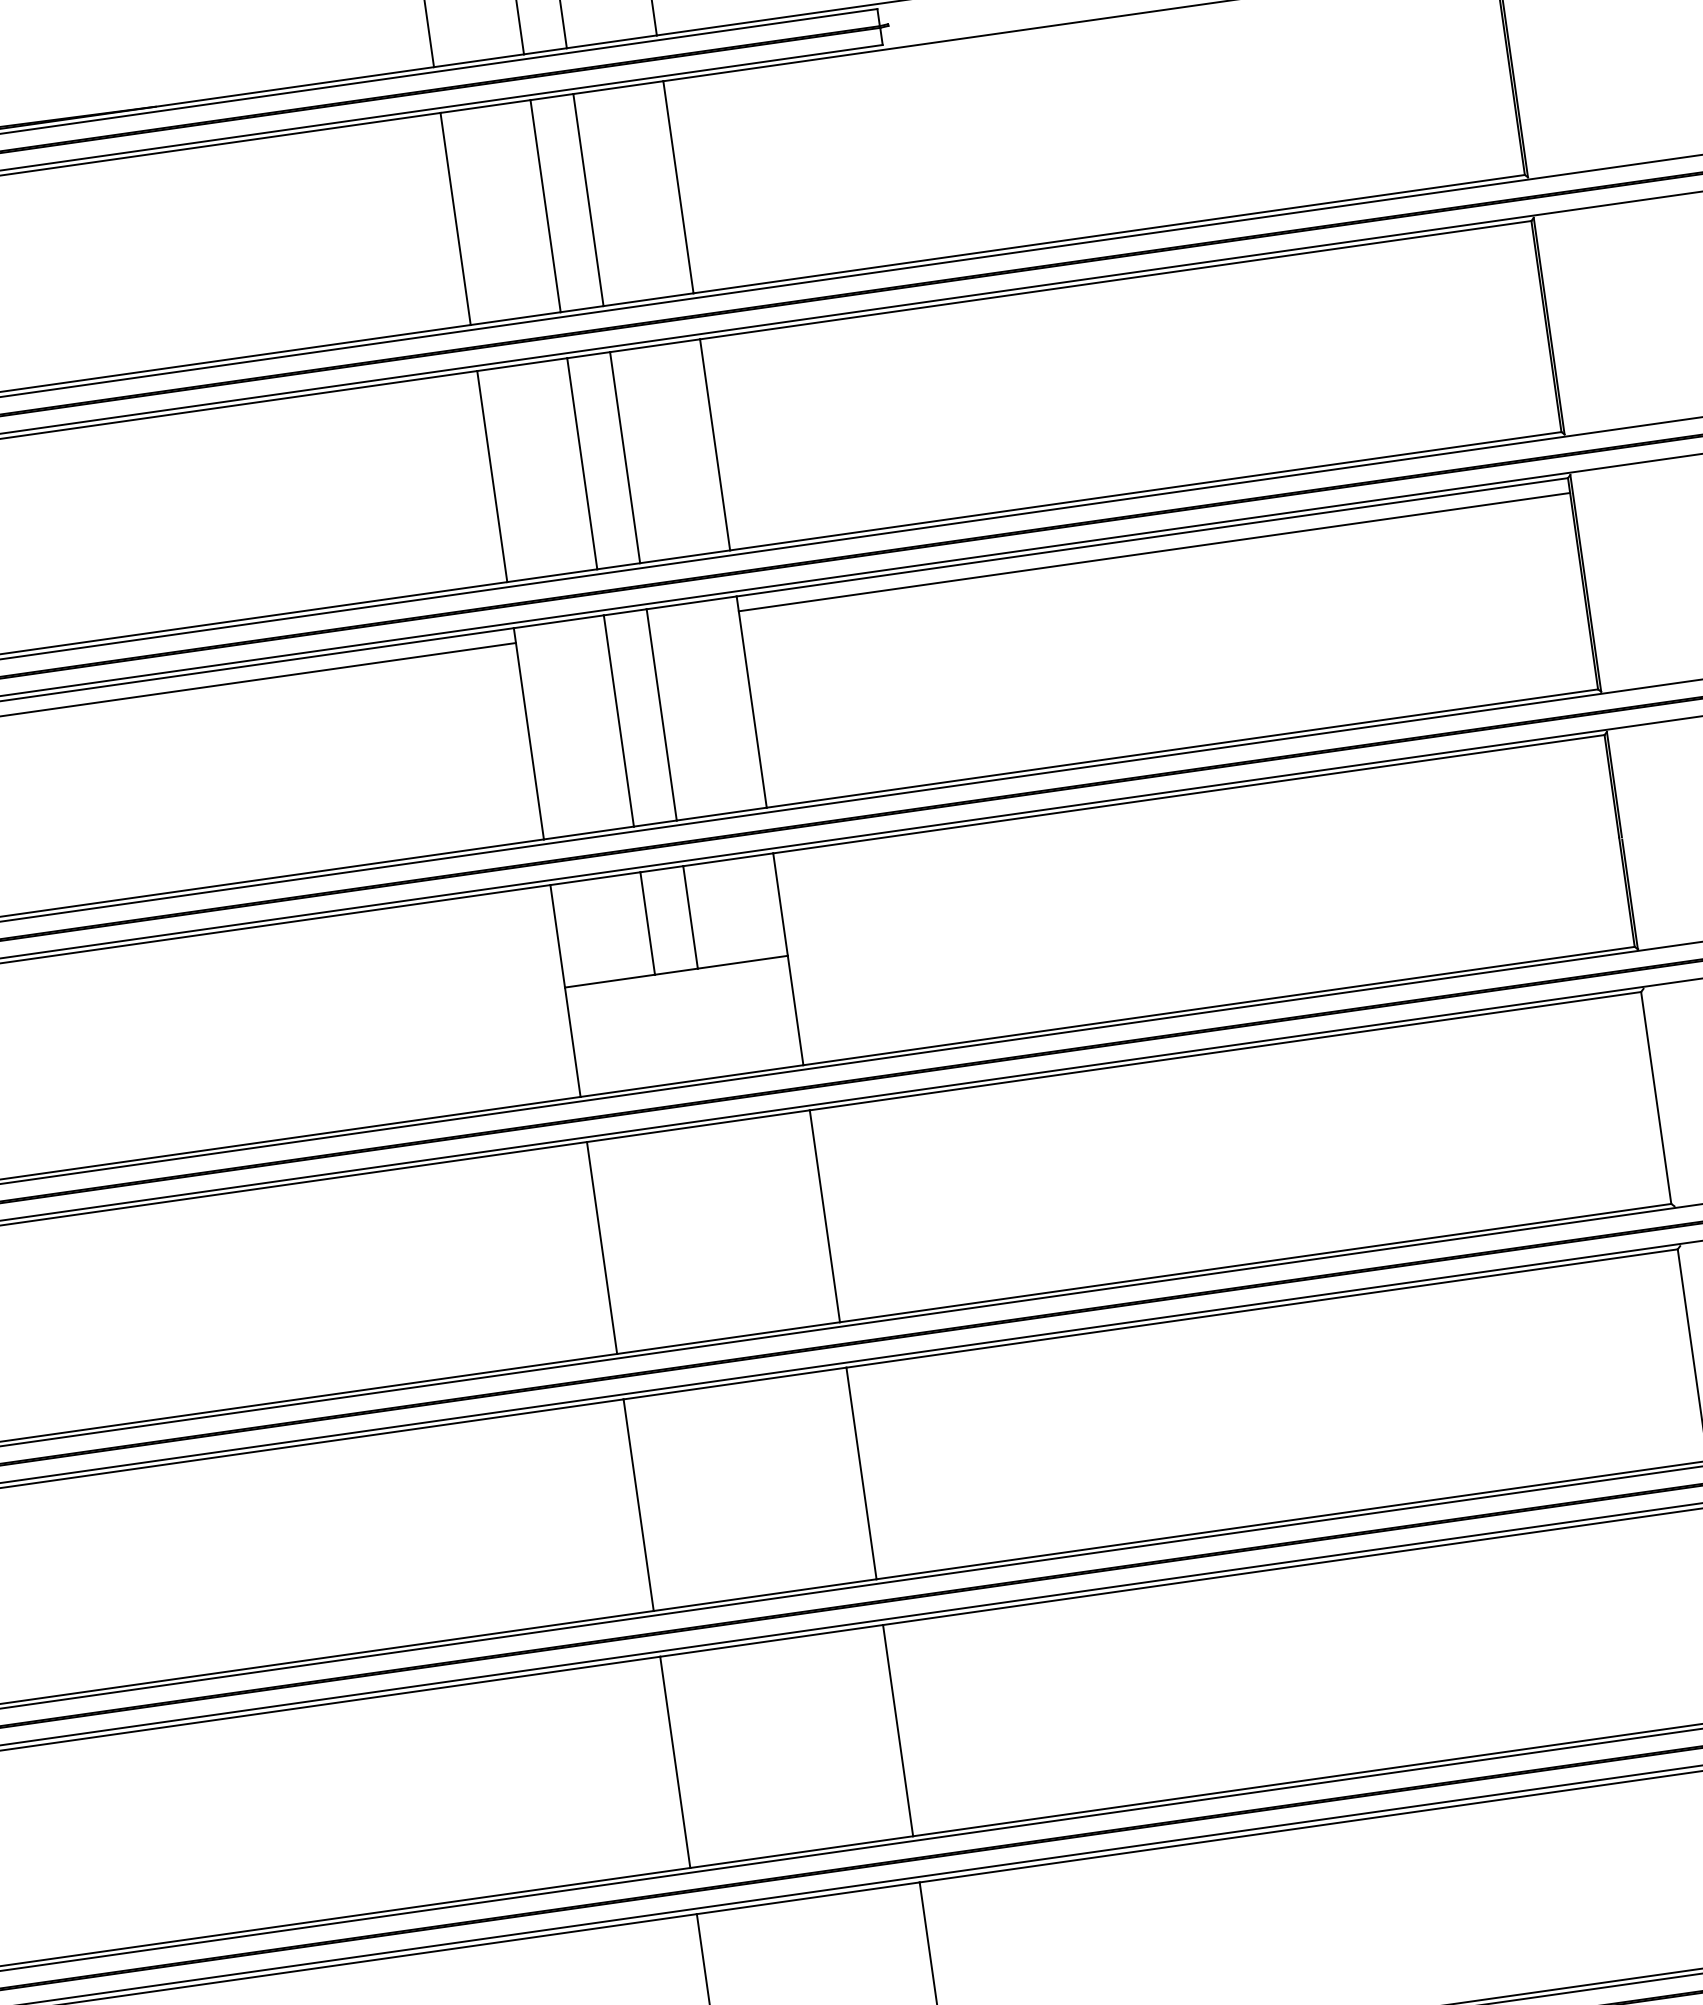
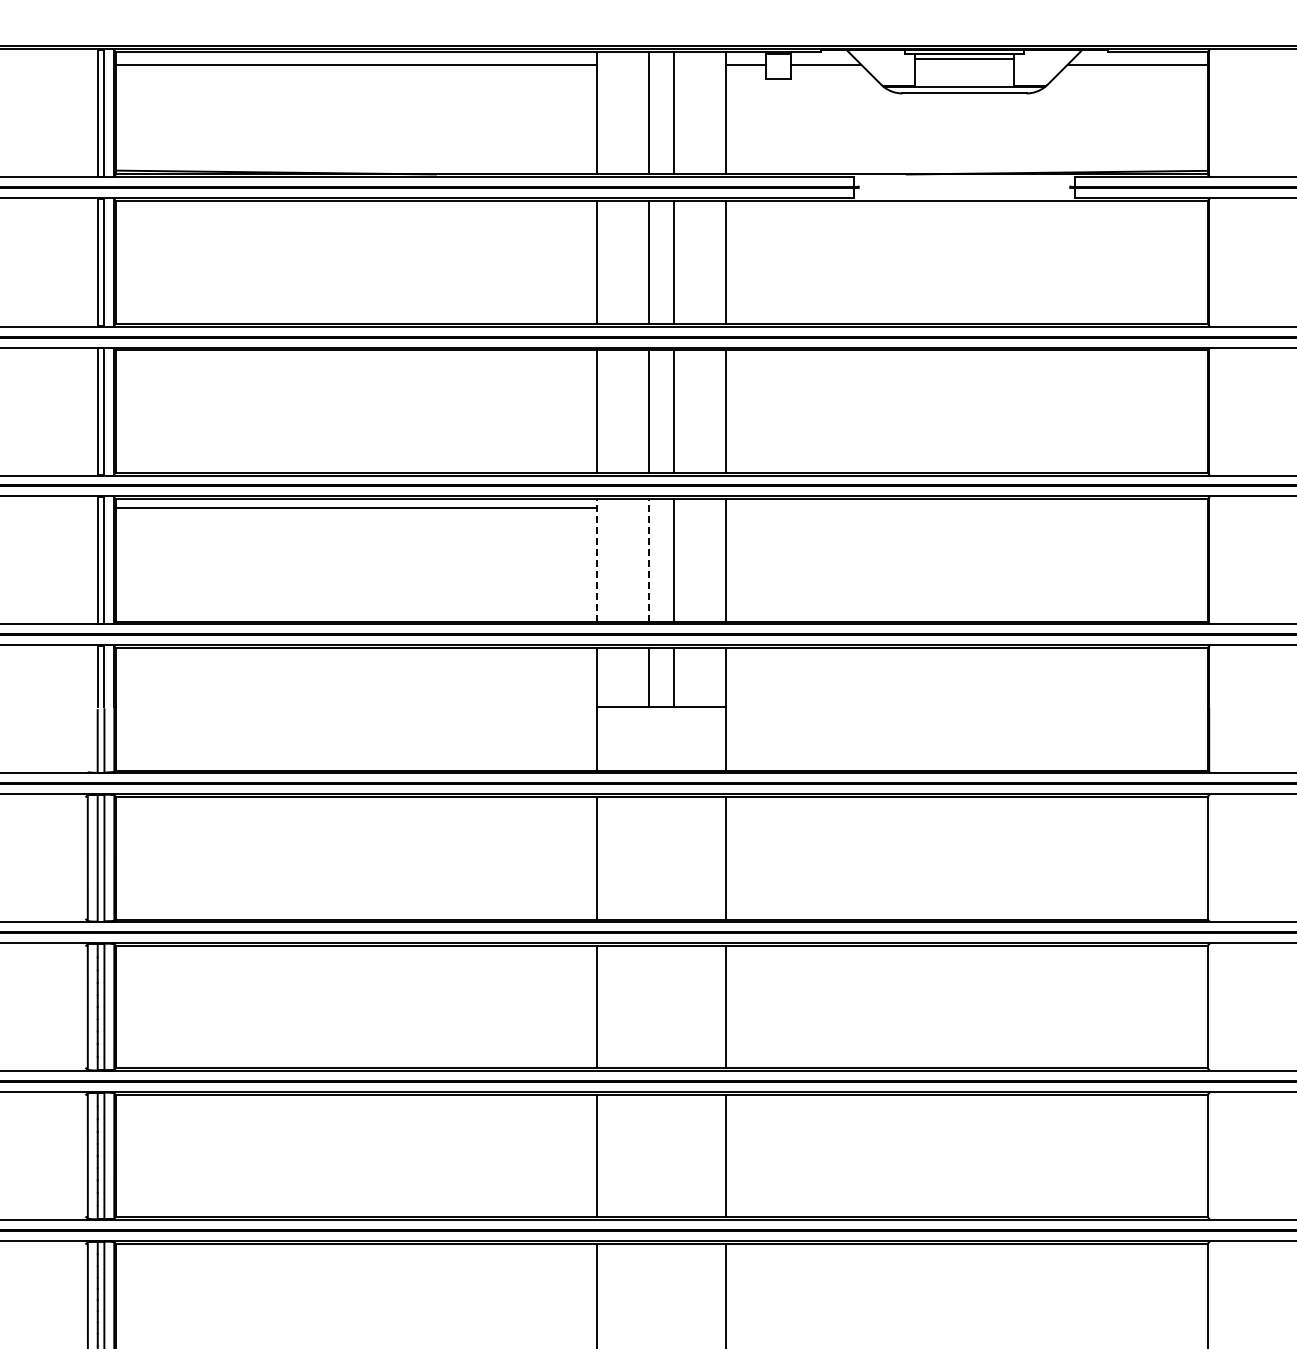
line: (1153, 551) -> (966, 507), removed
line: (618, 719) -> (649, 559), solid -> dashed
line: (529, 732) -> (597, 559), solid -> dashed

